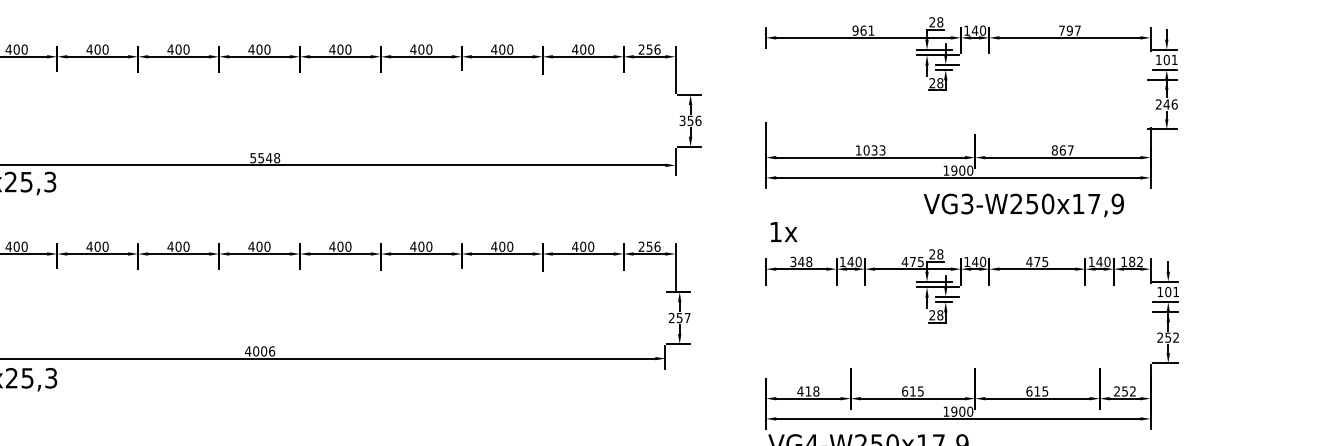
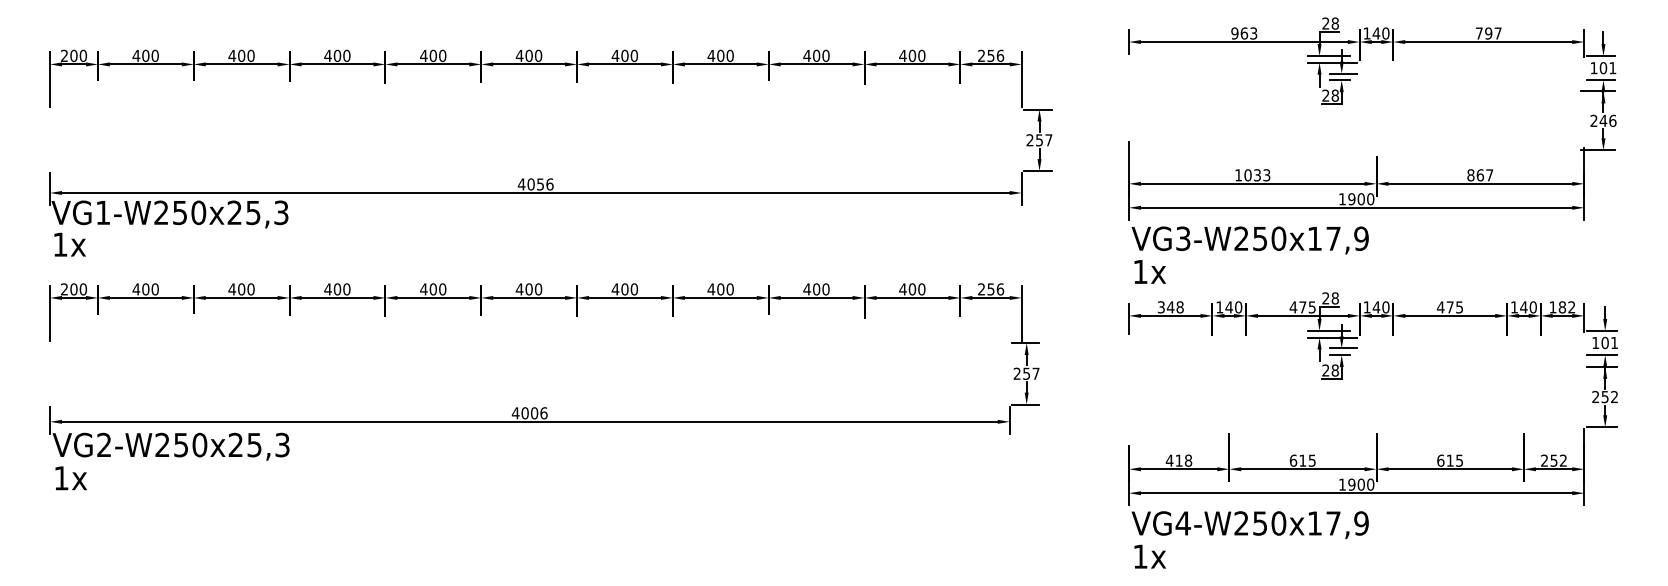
text: (871, 30) -> (1253, 33), 961 -> 963
text: (690, 121) -> (1039, 140), 356 -> 257
text: (264, 158) -> (535, 184), 5548 -> 4056
text: (1023, 205) -> (1249, 240), moved

